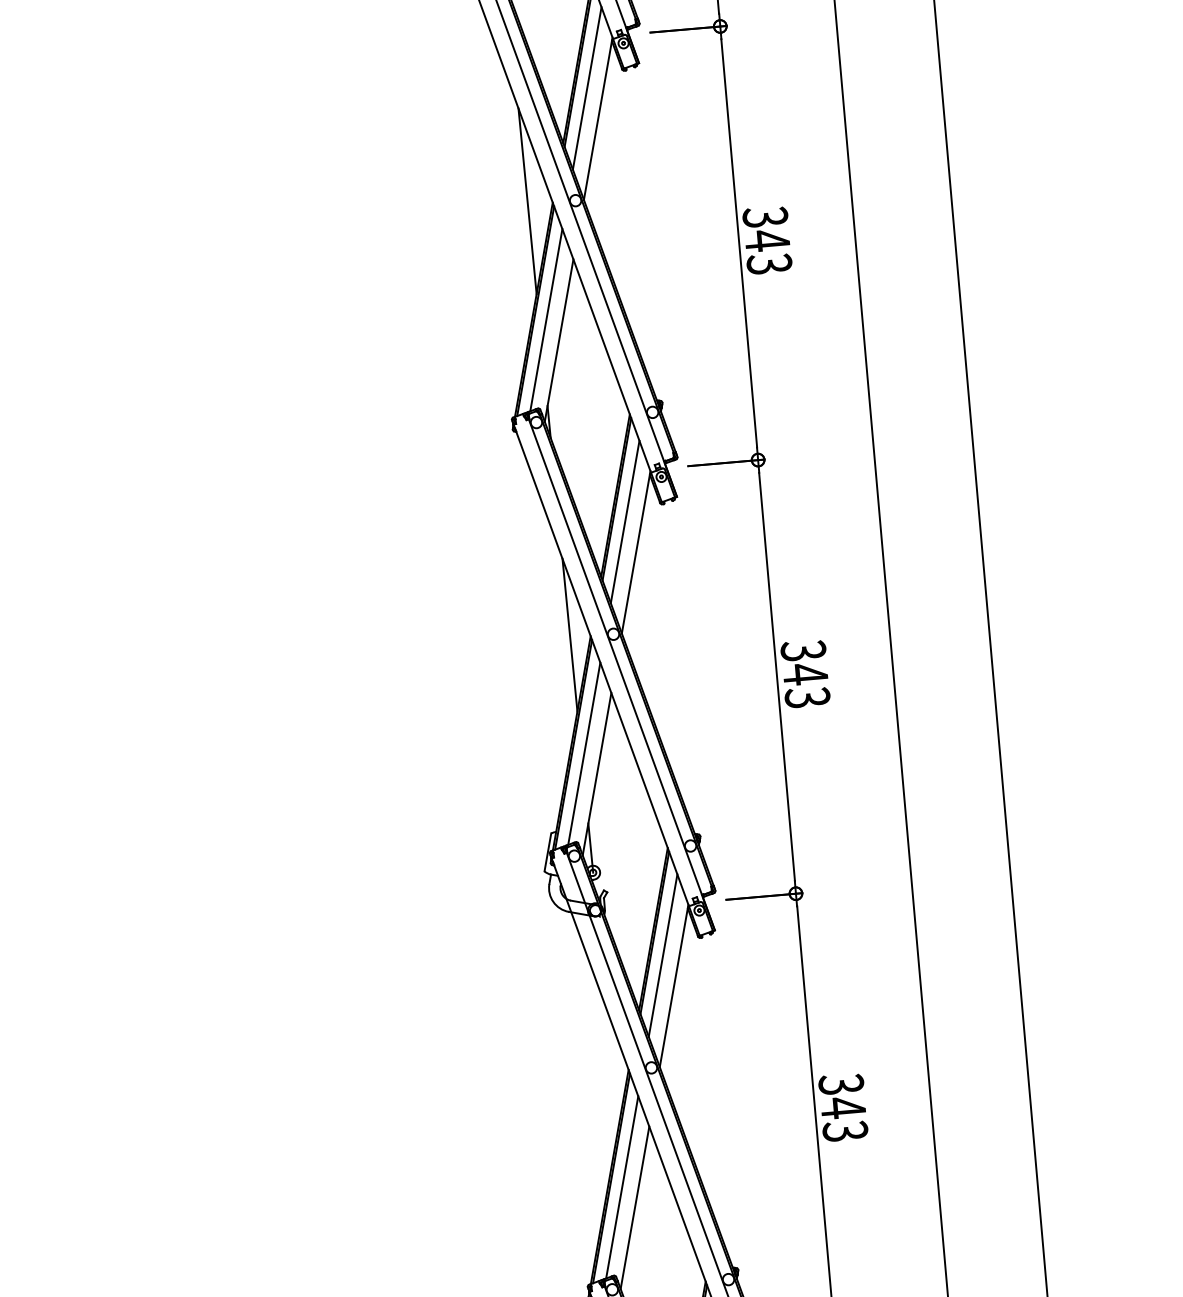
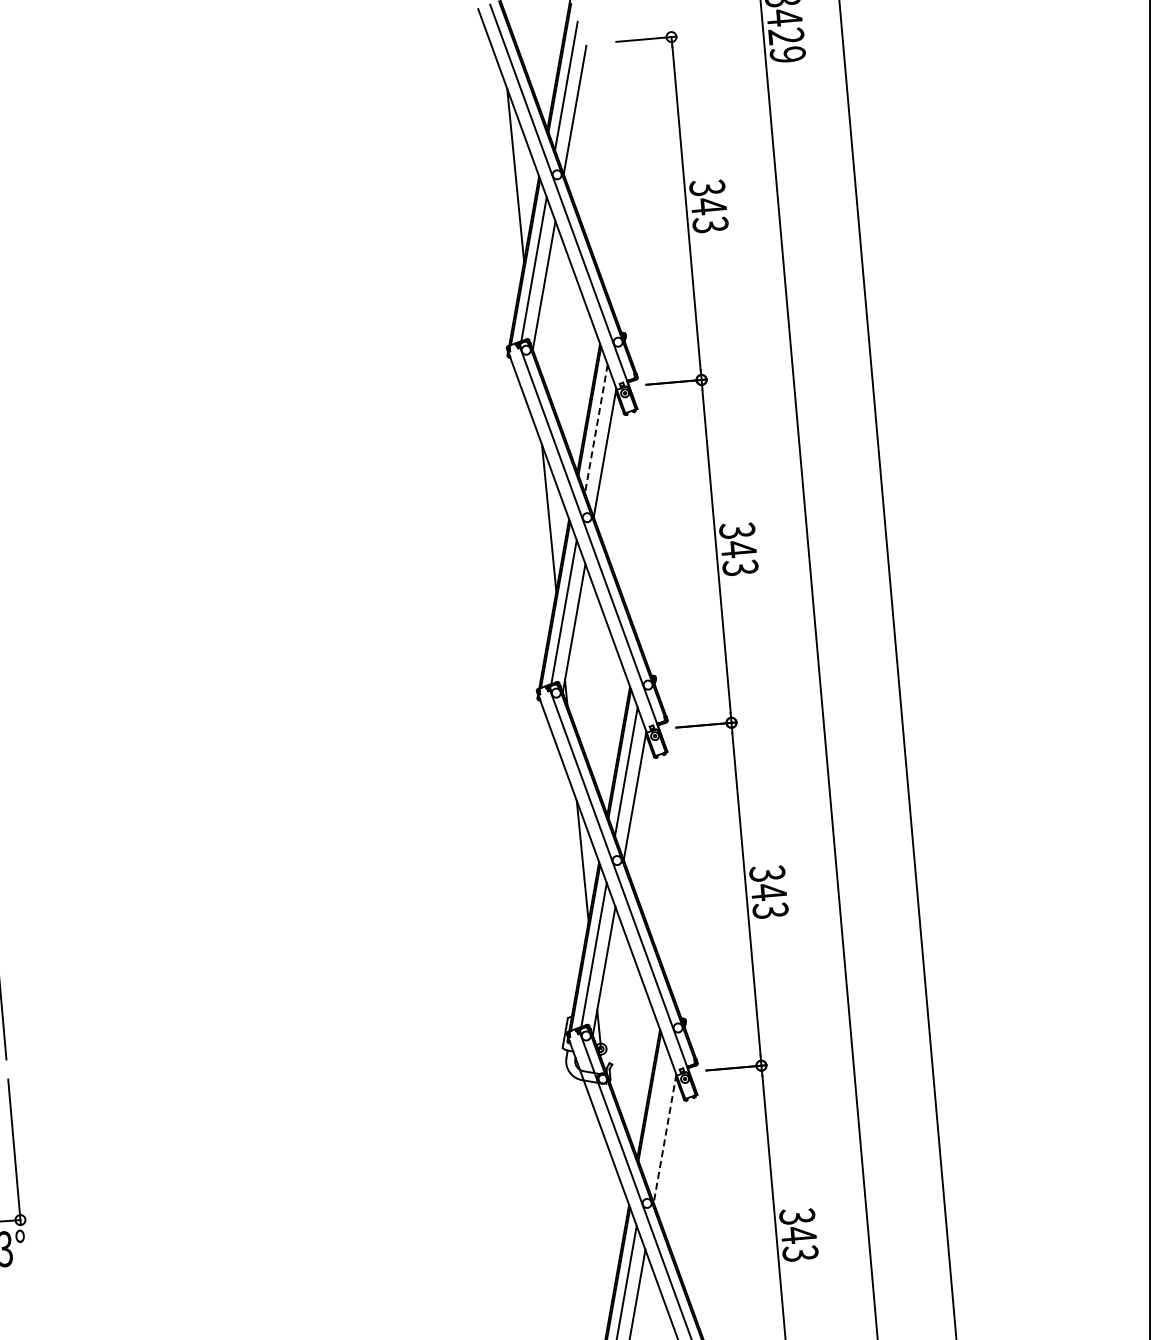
line: (587, 89) -> (596, 429), solid -> dashed
line: (663, 955) -> (656, 1114), removed
line: (673, 987) -> (664, 1139), solid -> dashed

